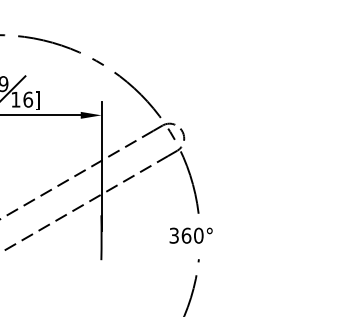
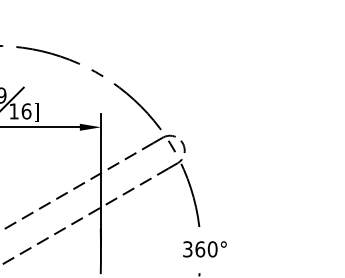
text: (190, 235) -> (204, 249), moved

